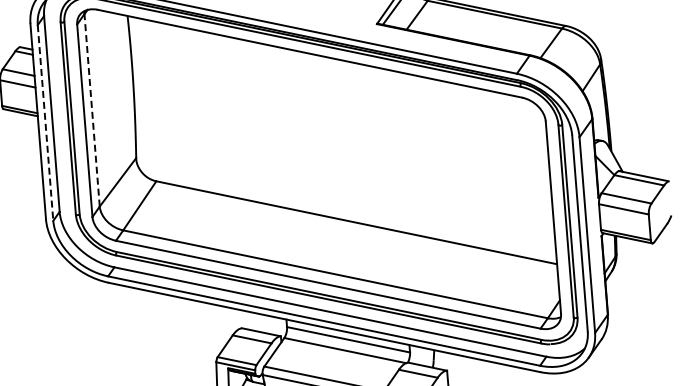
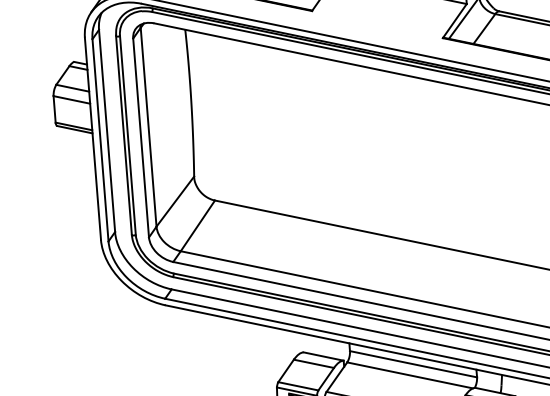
line: (92, 110) -> (149, 127), dashed -> solid
line: (45, 123) -> (100, 140), dashed -> solid

